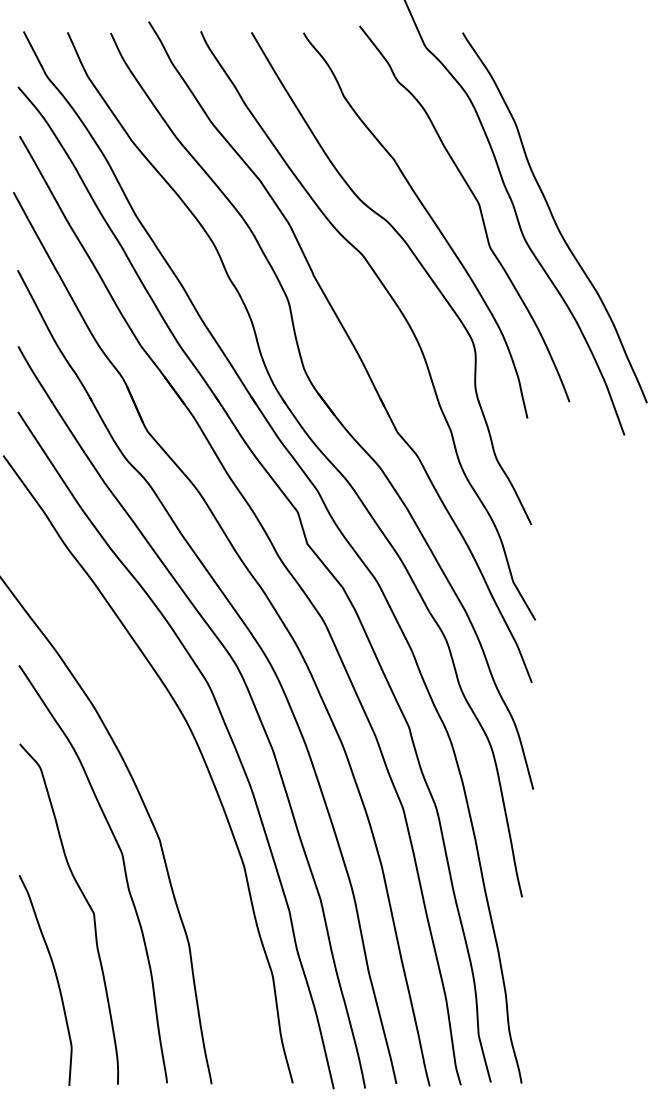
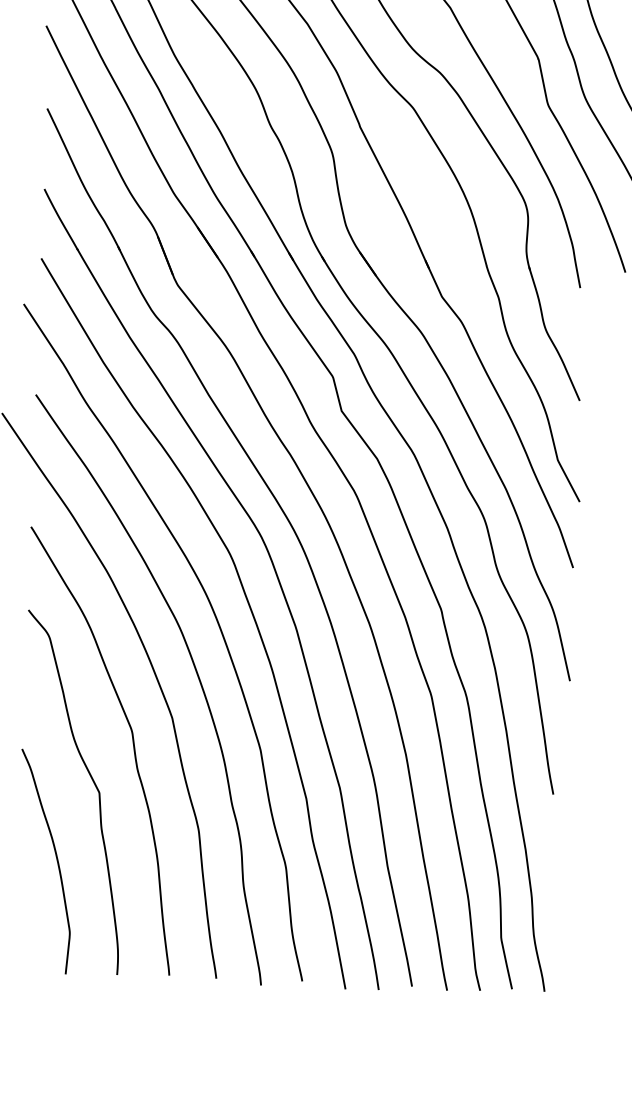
curve: (179, 795) -> (195, 671), added

